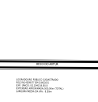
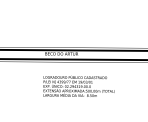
text: (39, 85) -> (78, 86), moved

